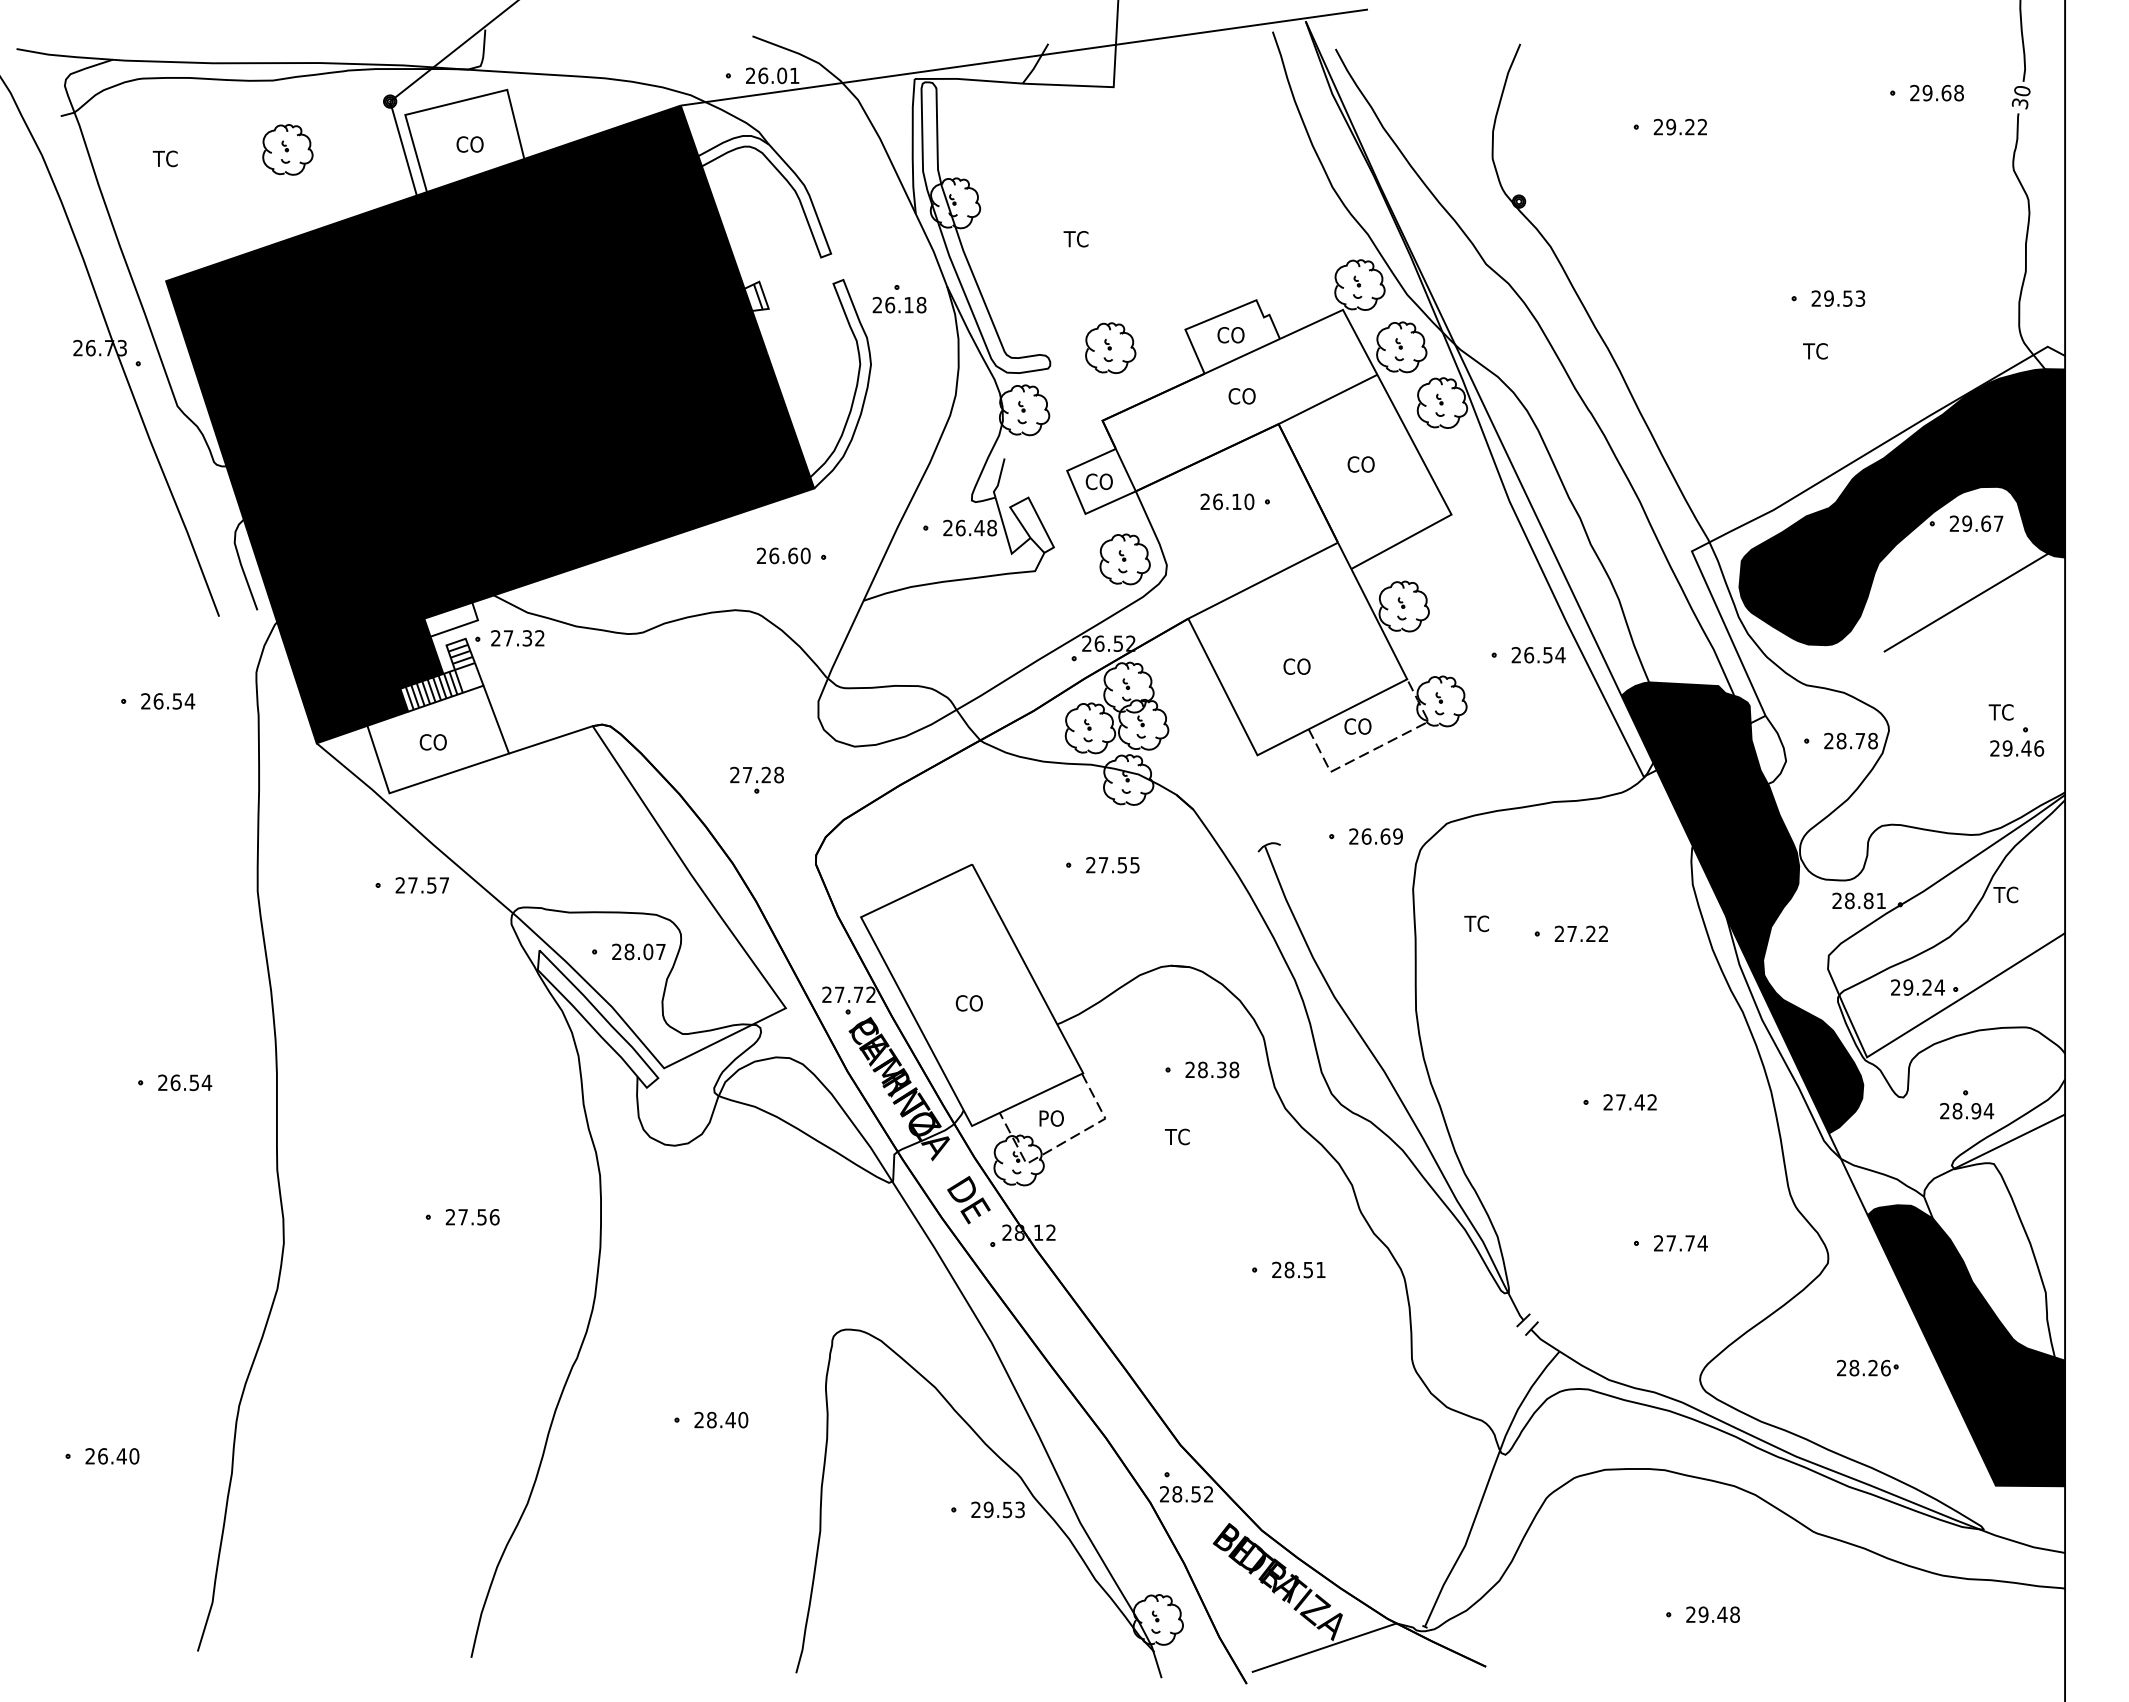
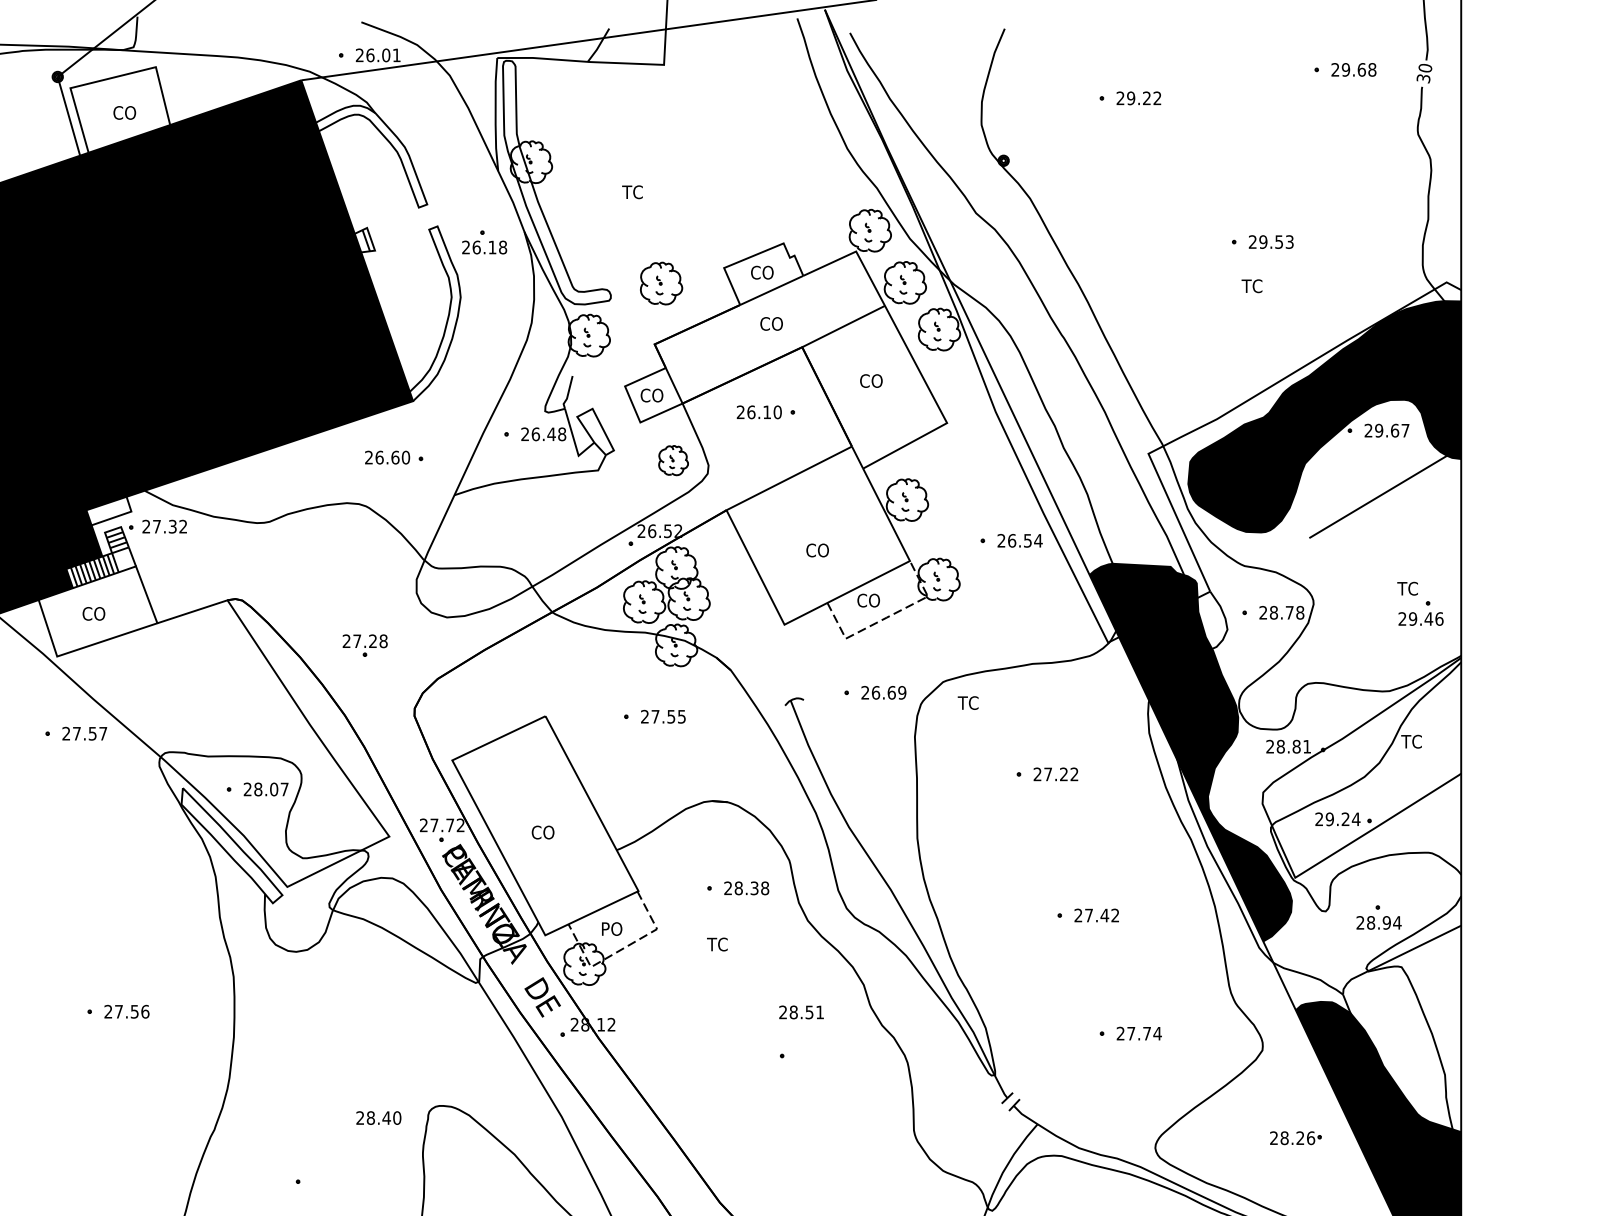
part: (1124, 559) -> (673, 460), size x0.7
text: (1476, 923) -> (968, 702), moved
text: (1298, 1269) -> (801, 1011), moved
text: (721, 1419) -> (378, 1117), moved

